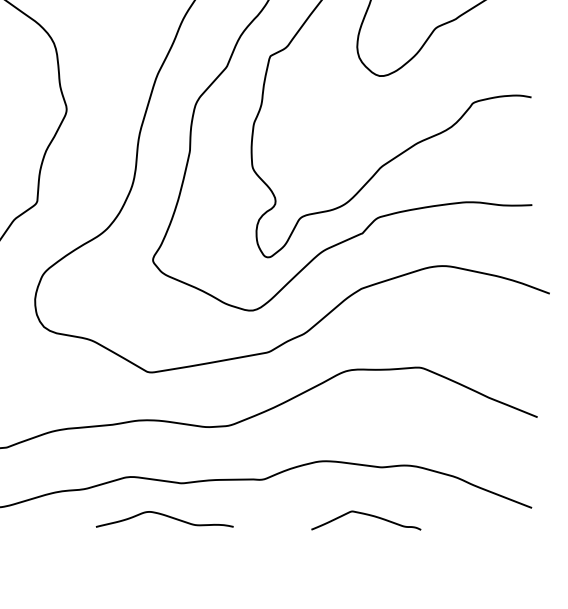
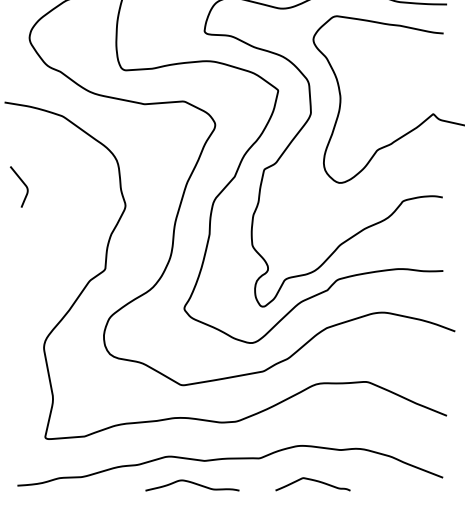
curve: (367, 516) -> (313, 481), moved

